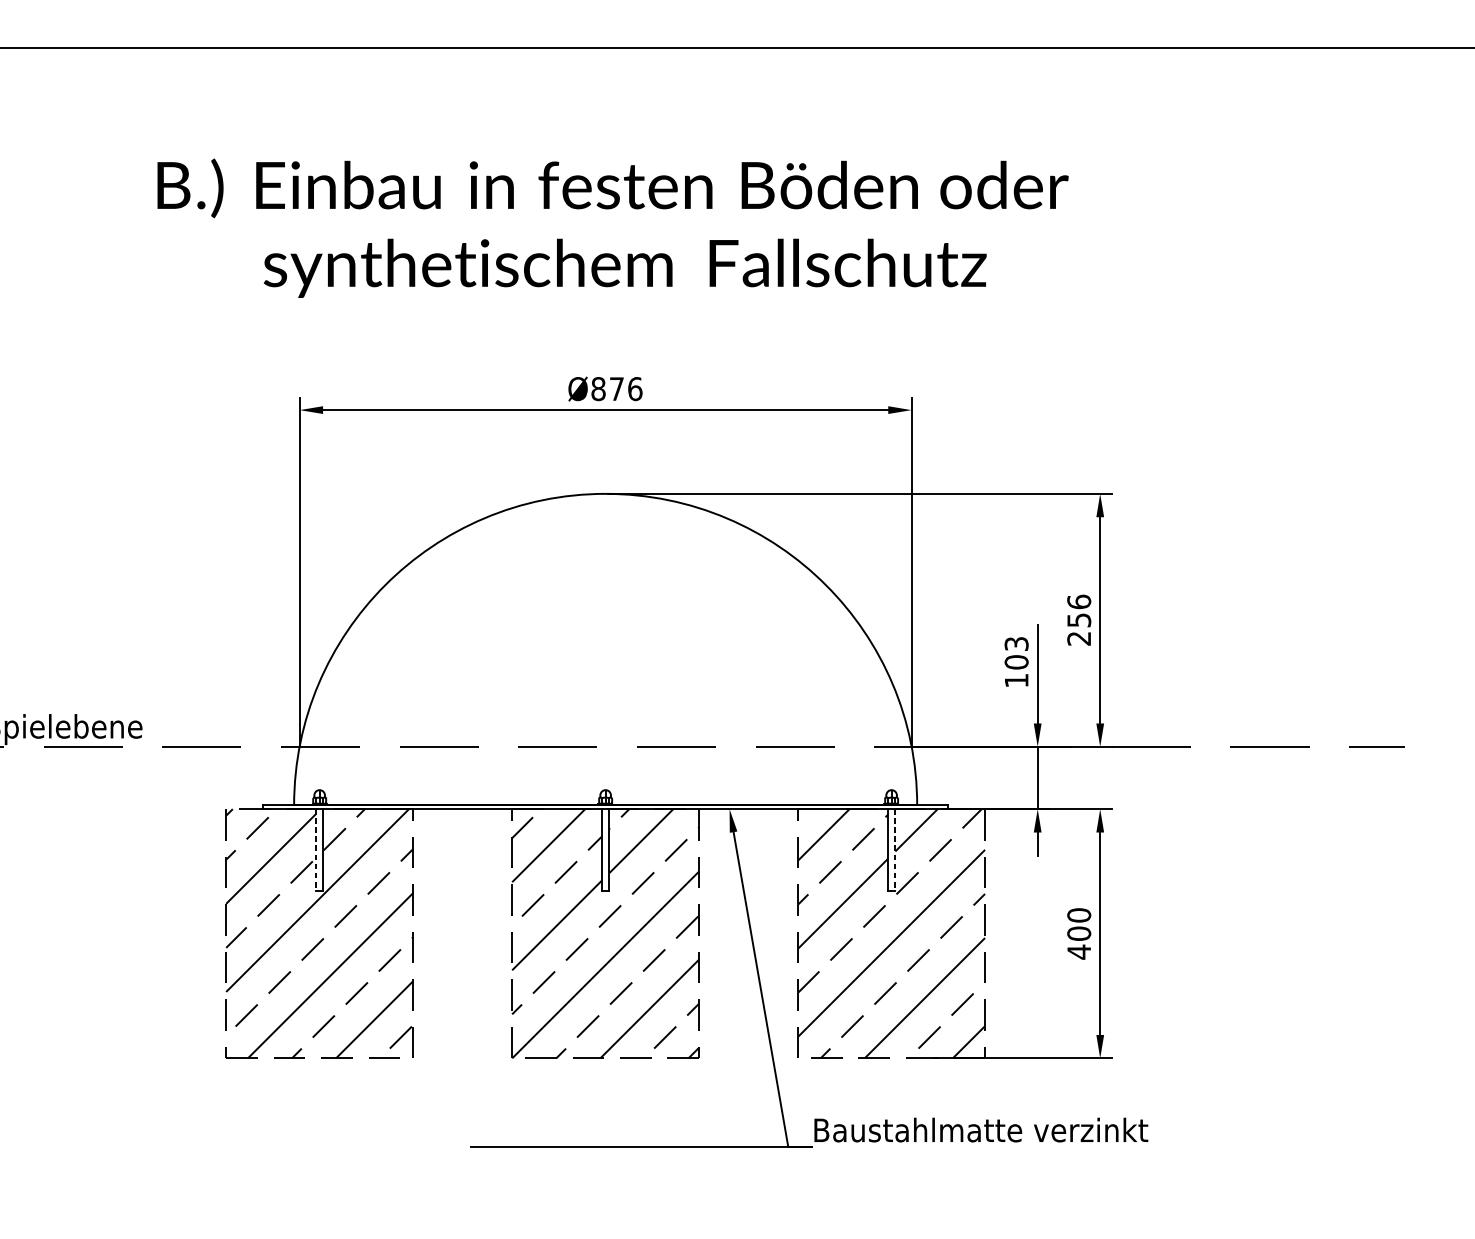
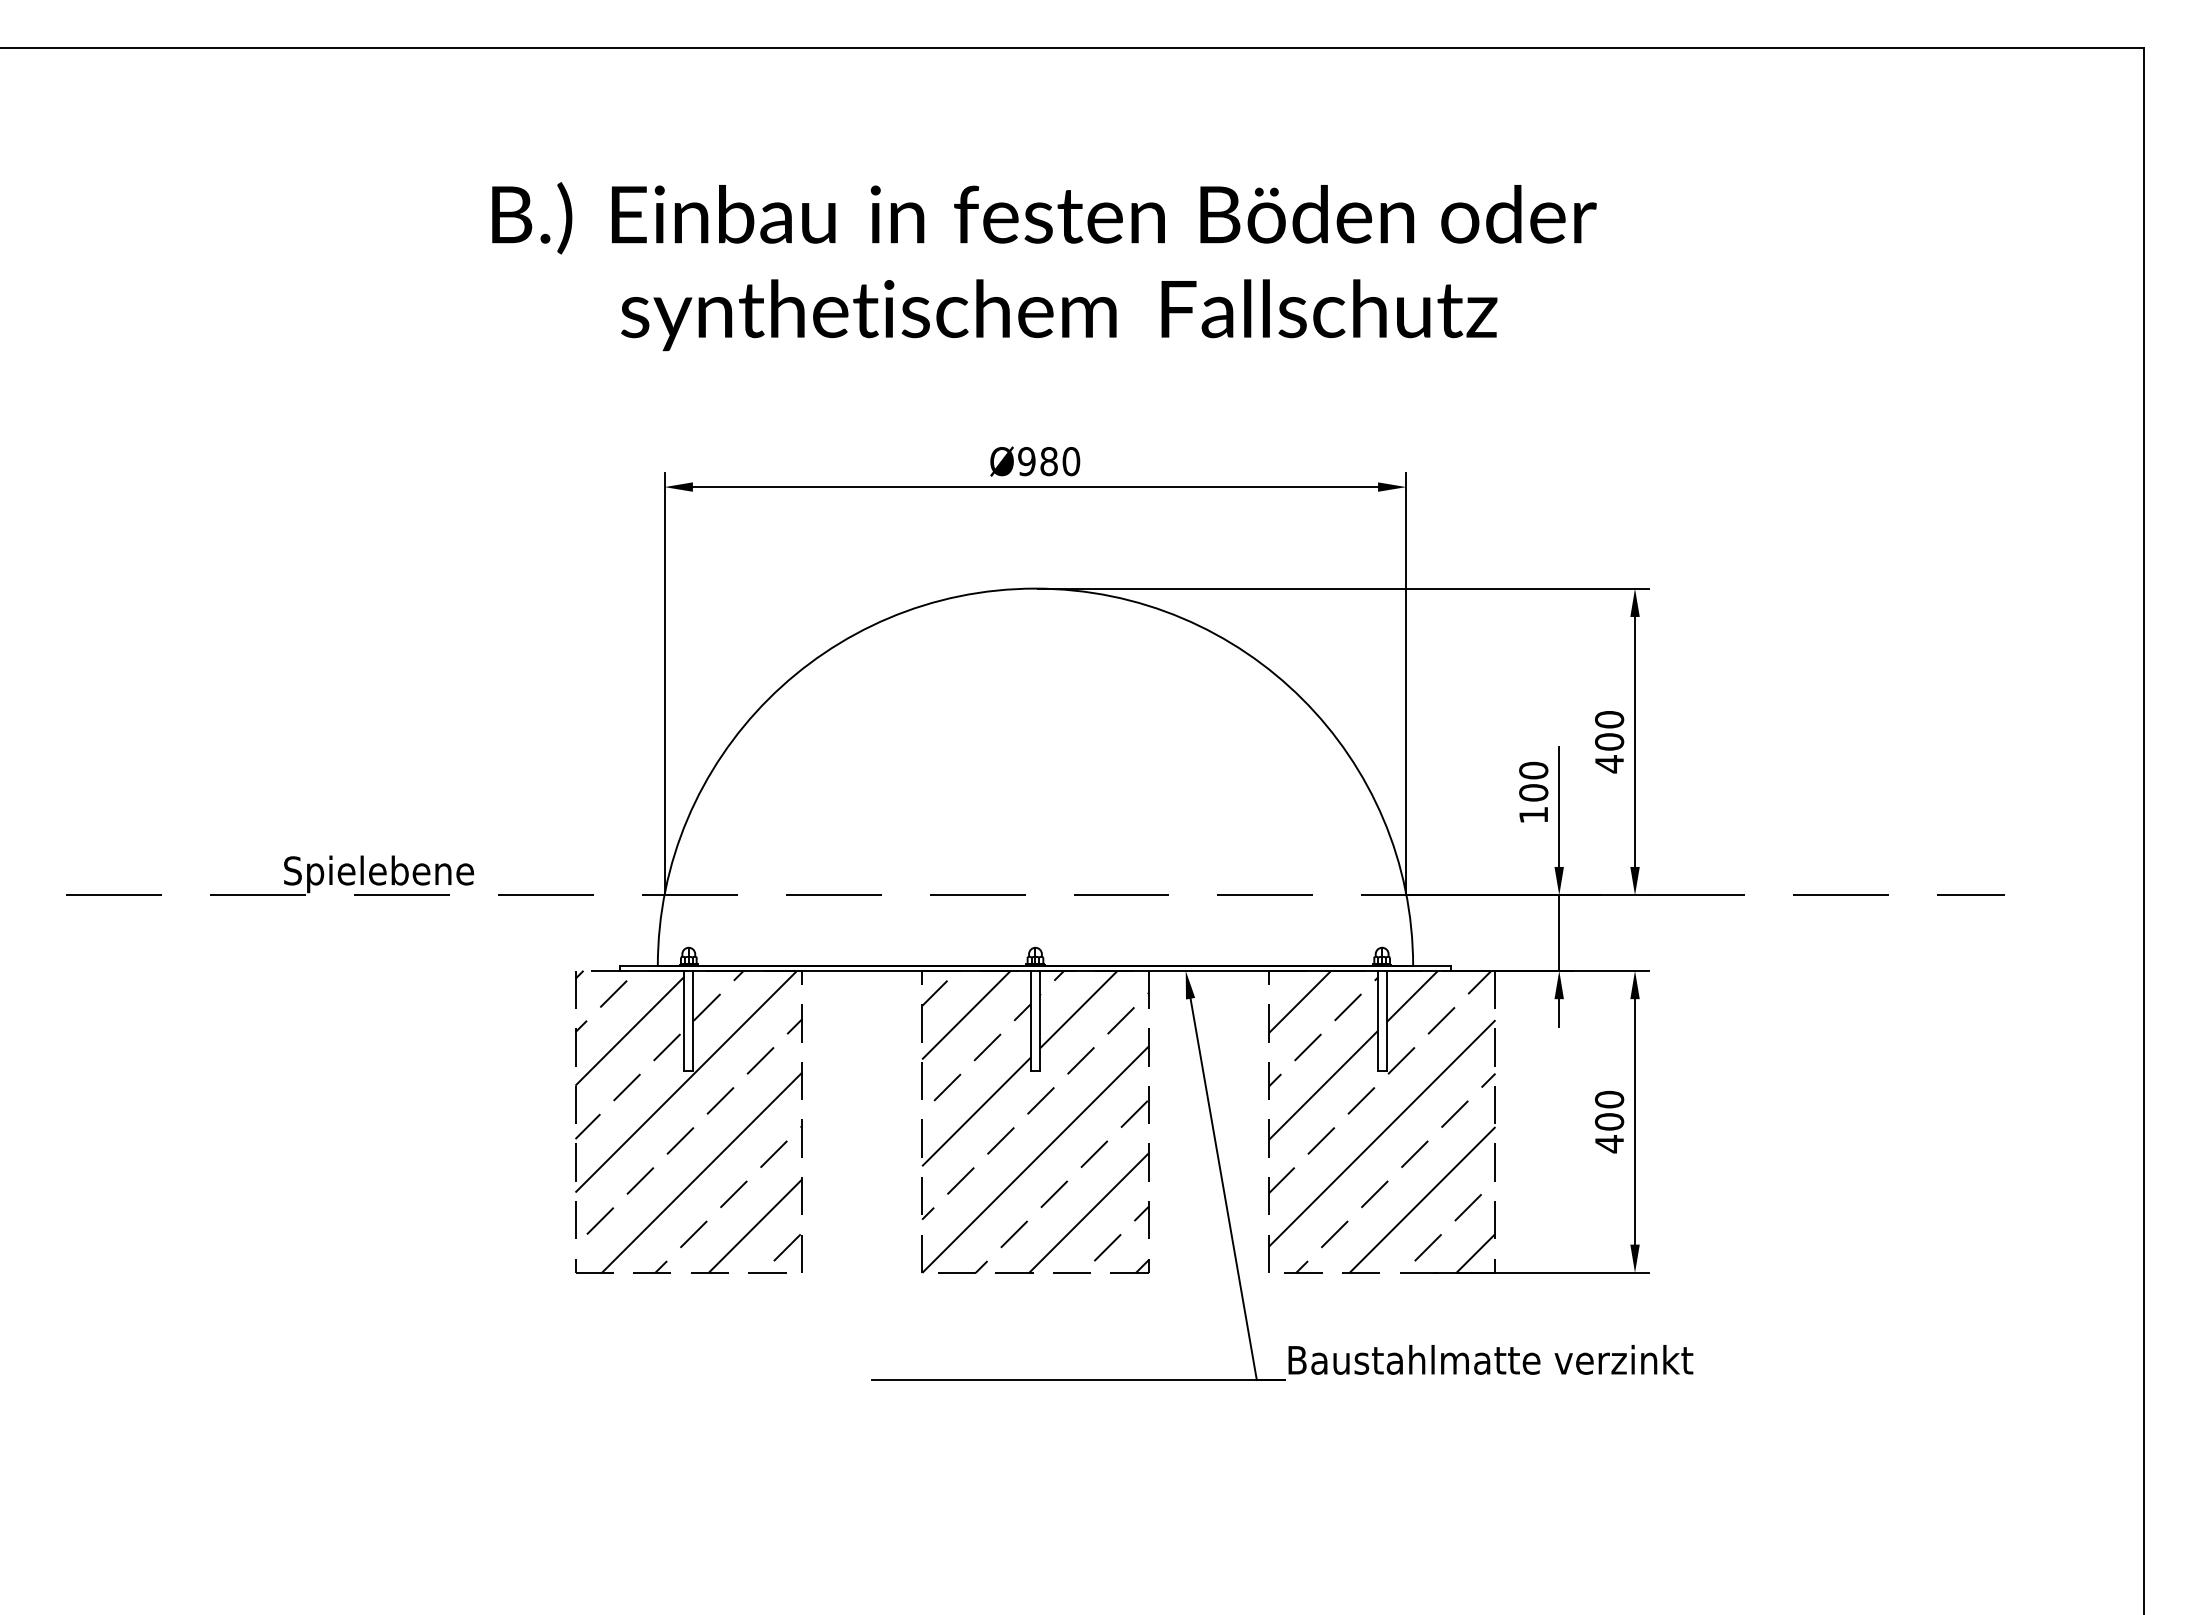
text: (617, 389) -> (1049, 461), Ø876 -> Ø980
text: (1079, 619) -> (1609, 741), 256 -> 400
text: (1016, 643) -> (1533, 770), 103 -> 100
line: (316, 850) -> (684, 1020), dashed -> solid
line: (895, 850) -> (1386, 1020), dashed -> solid

